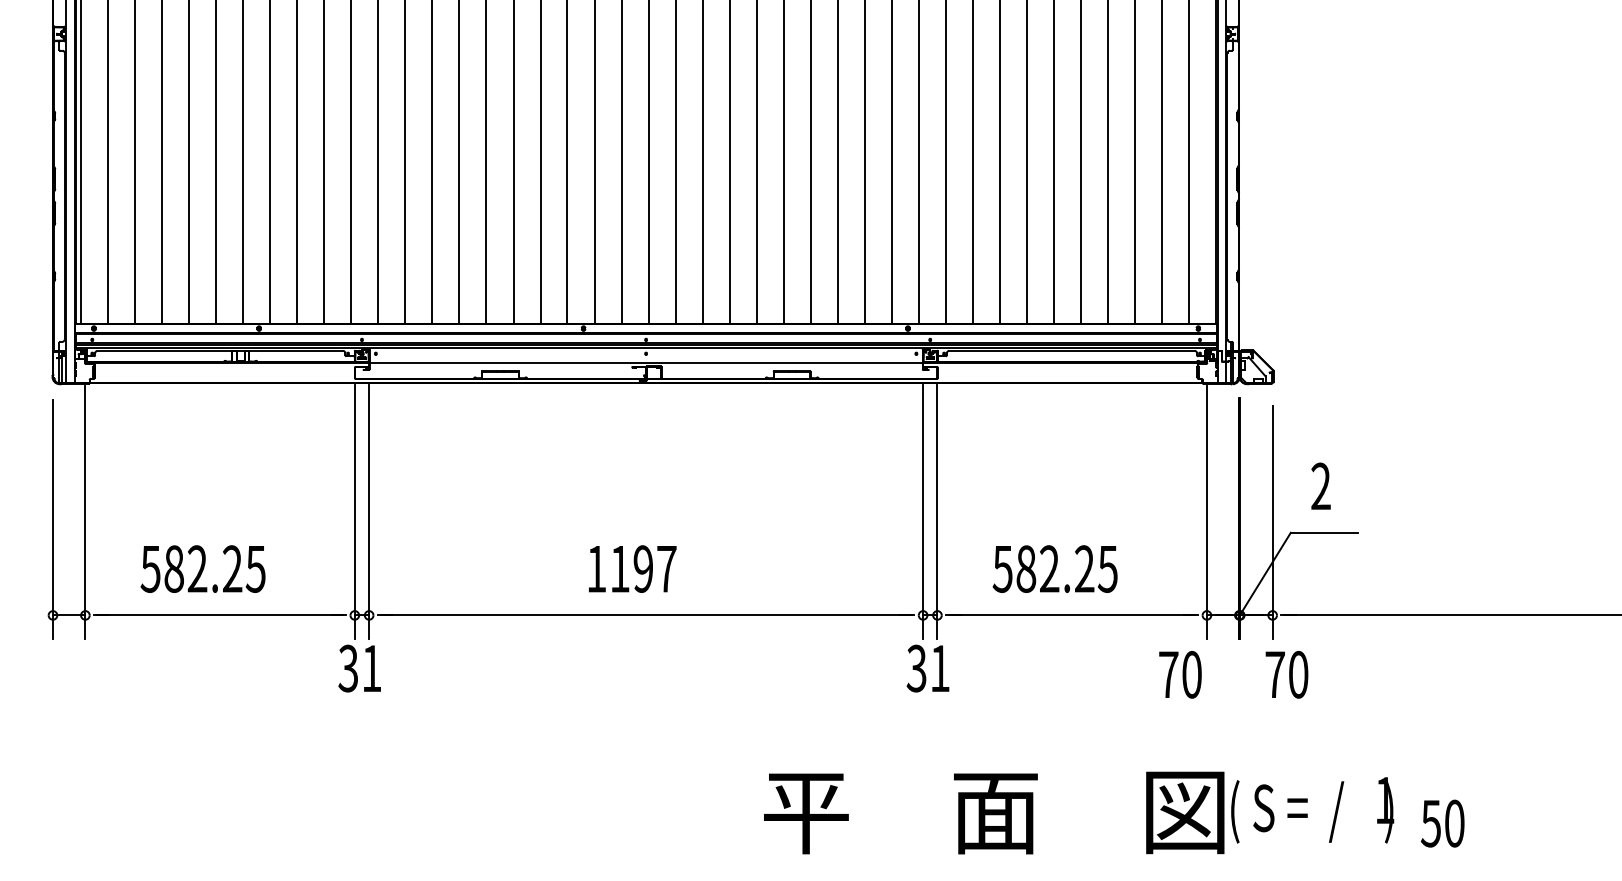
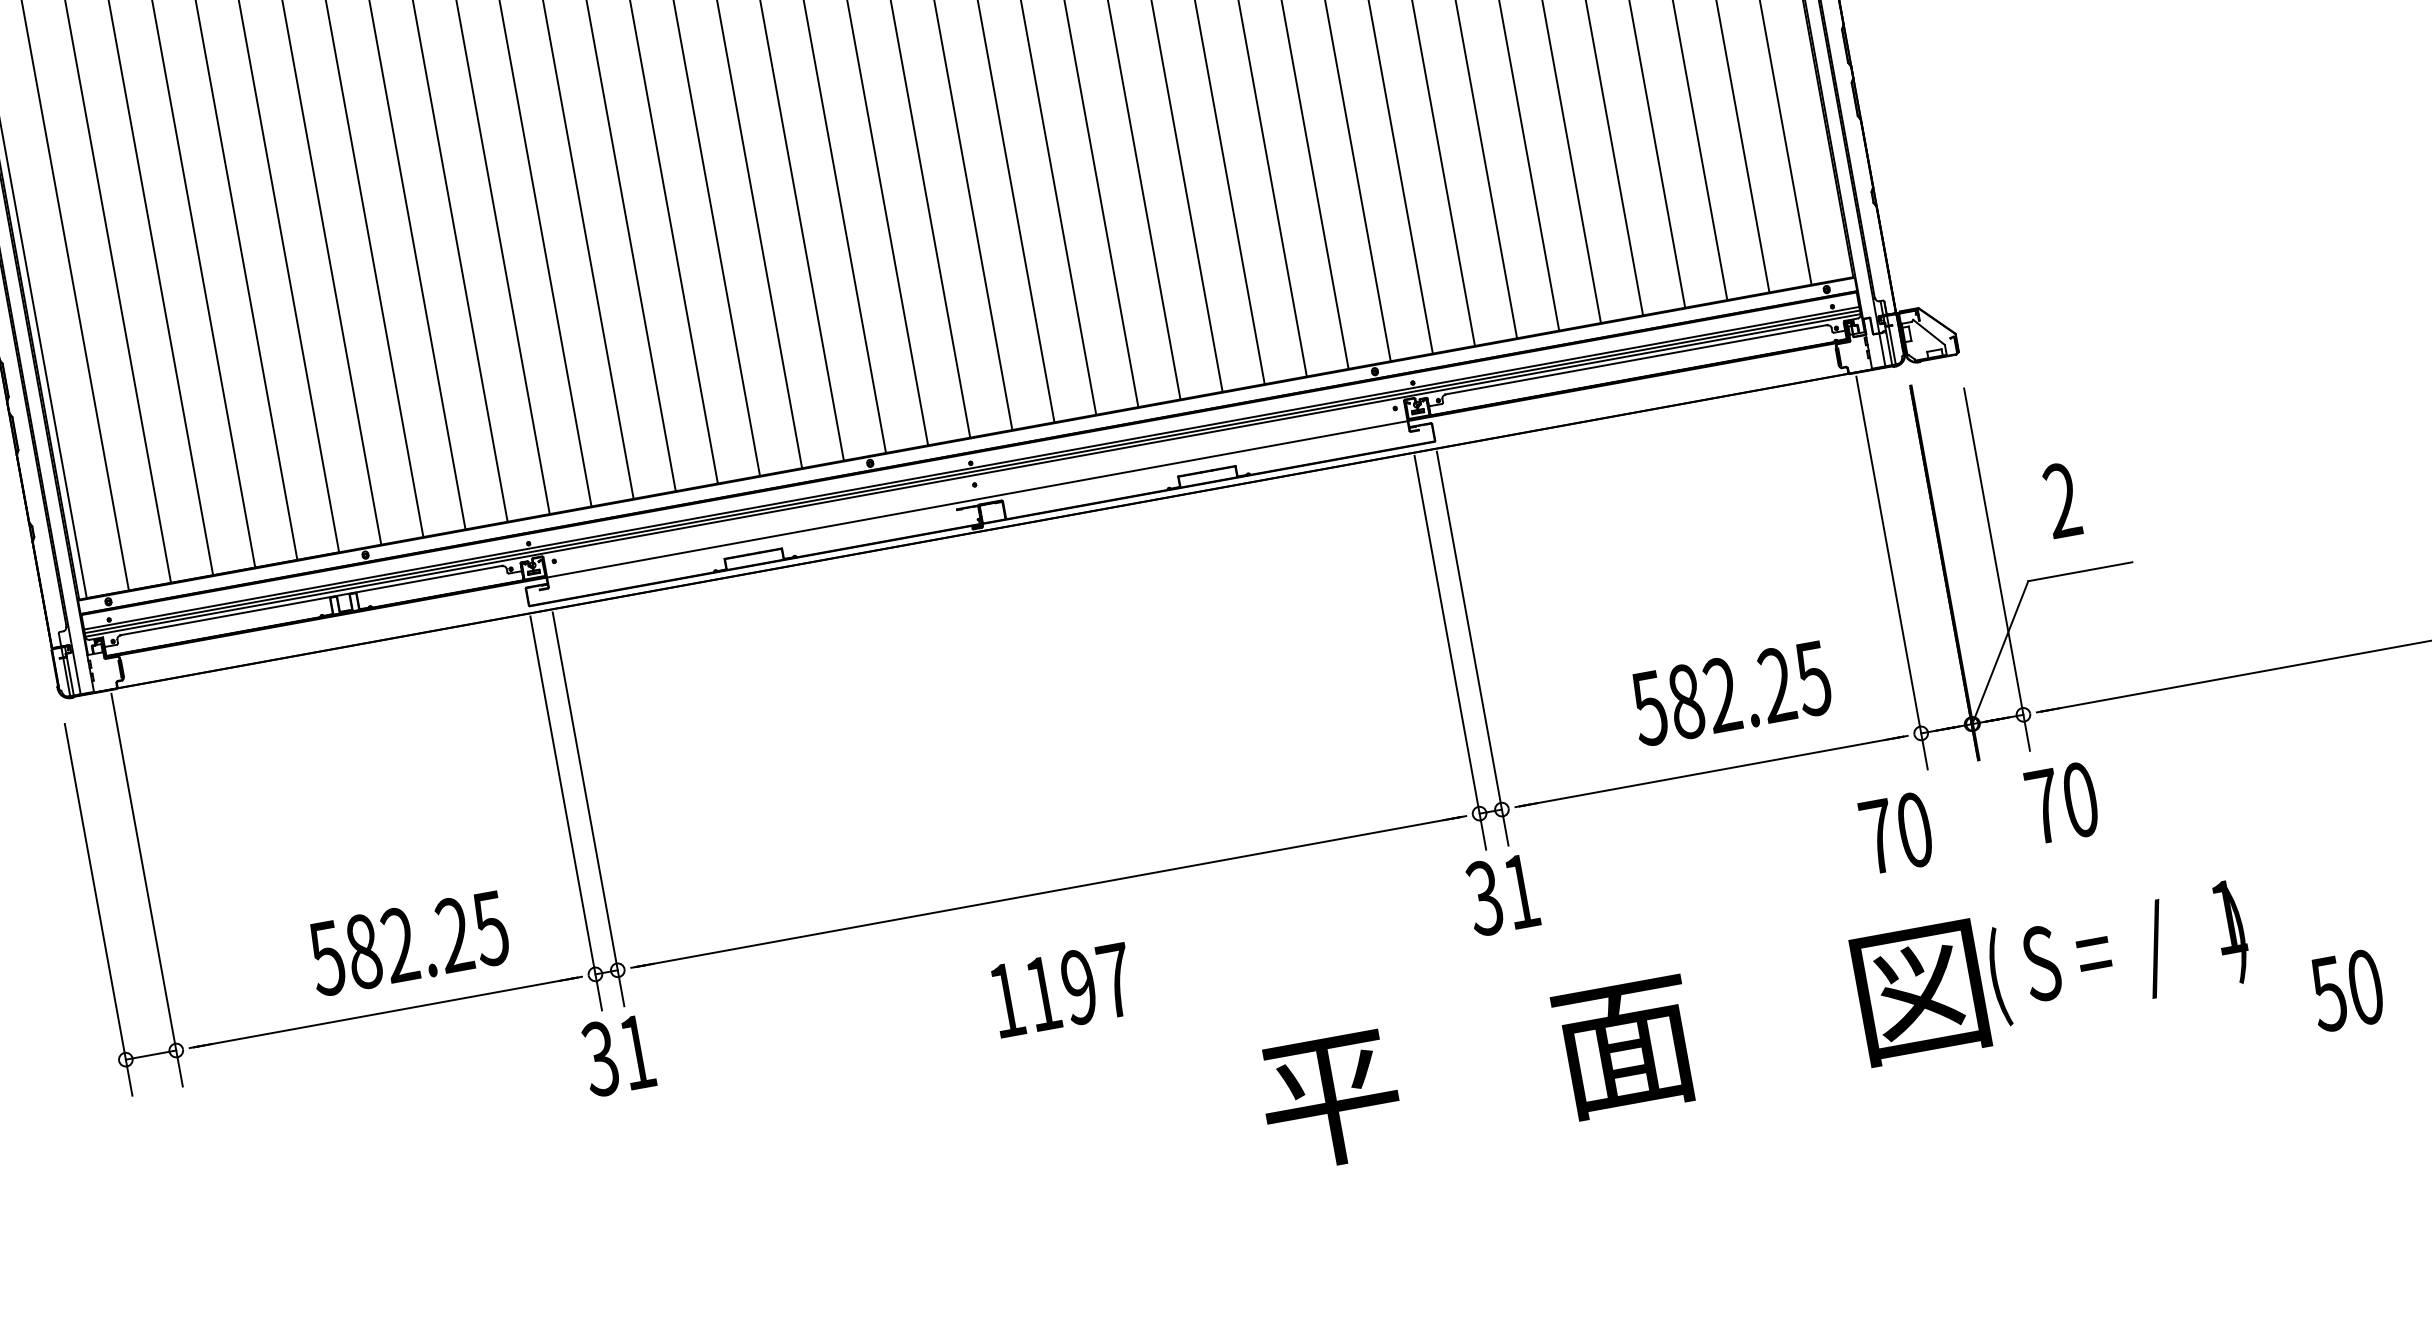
text: (202, 568) -> (407, 942), moved
text: (632, 568) -> (1062, 989), moved
text: (1054, 568) -> (1729, 692), moved
text: (1079, 812) -> (1756, 1022), moved

